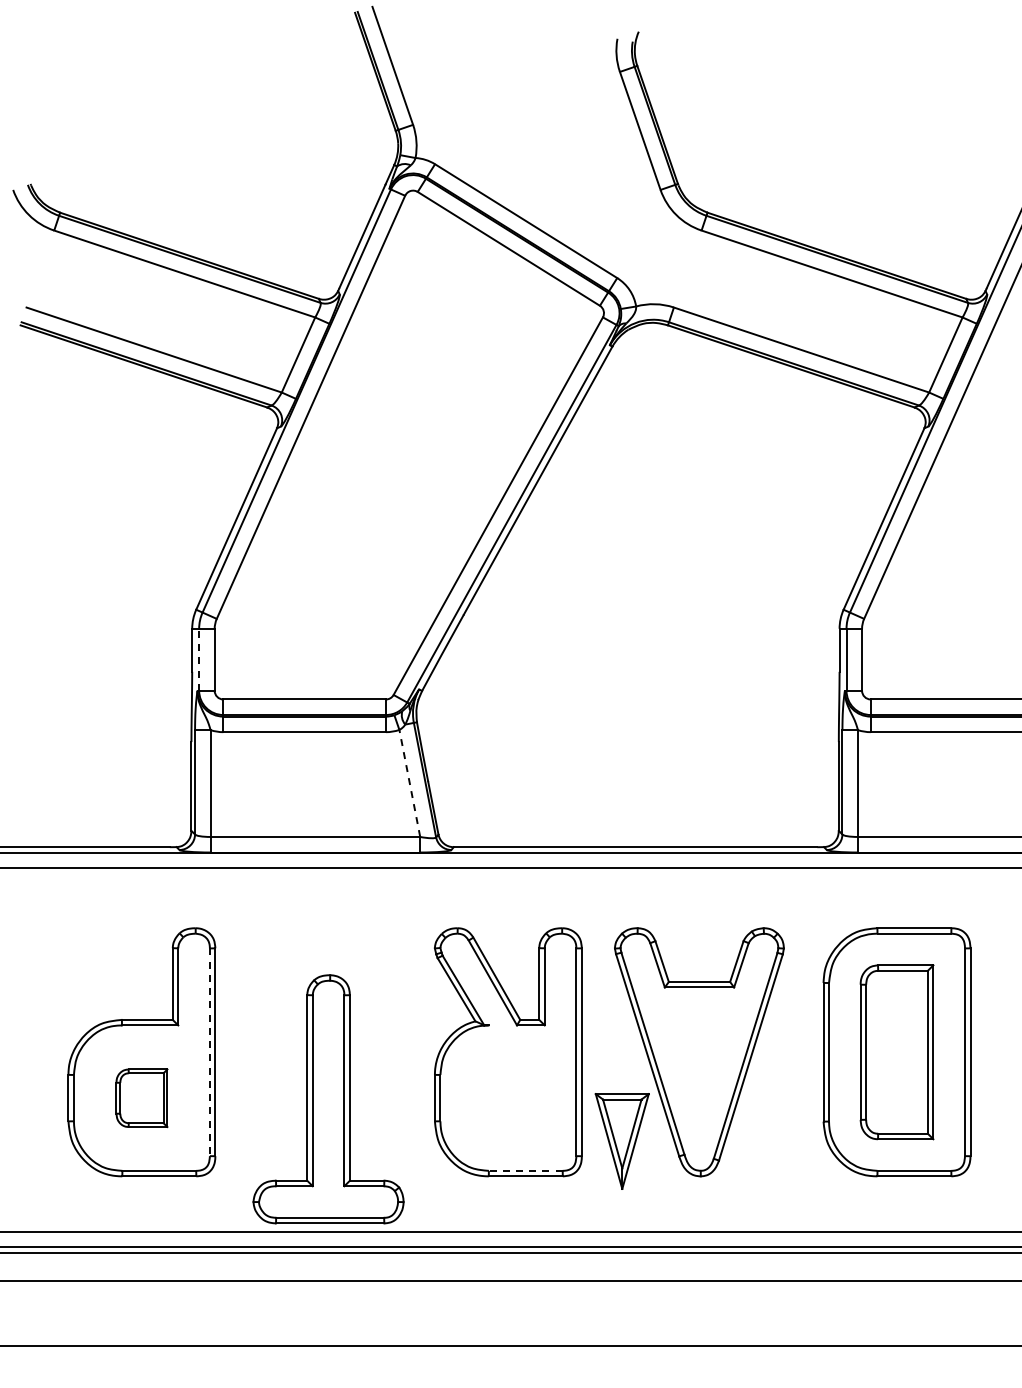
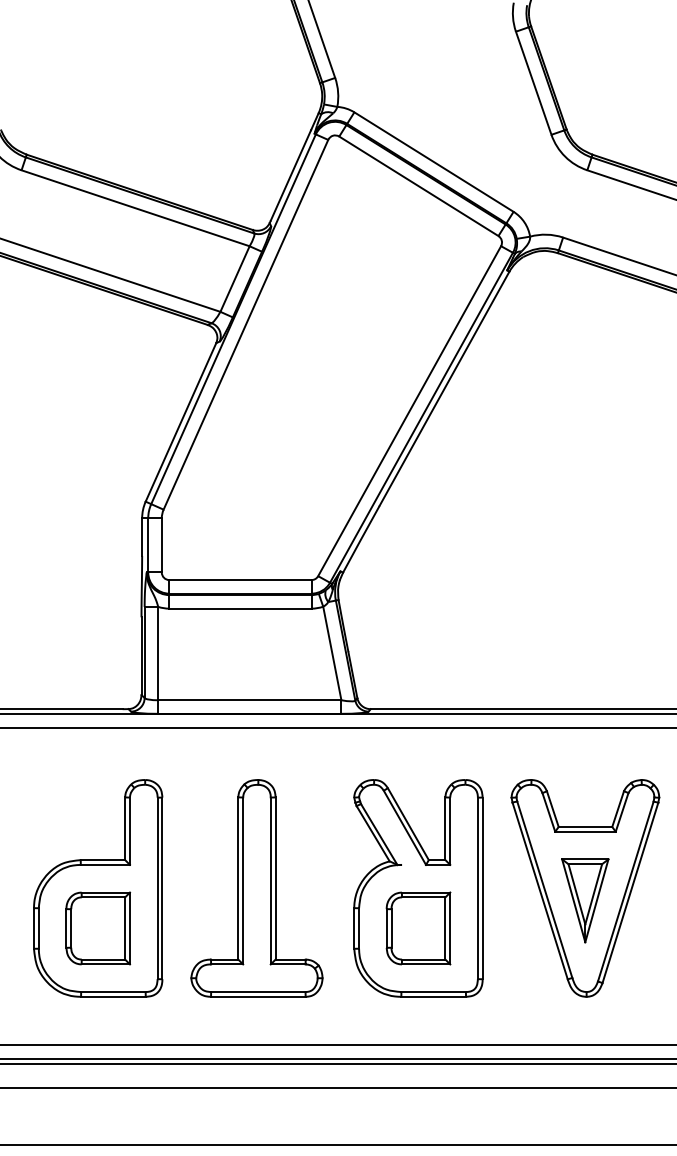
line: (199, 659) -> (148, 545), dashed -> solid
line: (409, 783) -> (332, 653), dashed -> solid
line: (209, 1052) -> (157, 888), dashed -> solid
part: (141, 1098) -> (97, 928), size x1.43
part: (508, 1098) -> (418, 928), added
part: (328, 1099) -> (256, 888), moved
part: (621, 1141) -> (584, 900), moved
line: (525, 1170) -> (433, 991), dashed -> solid

